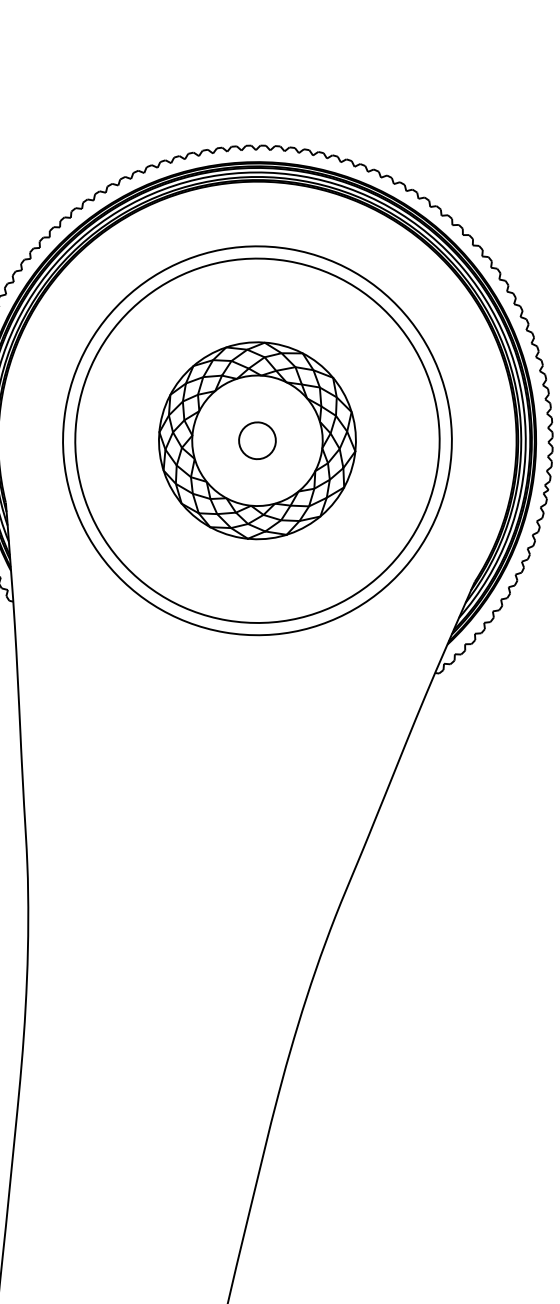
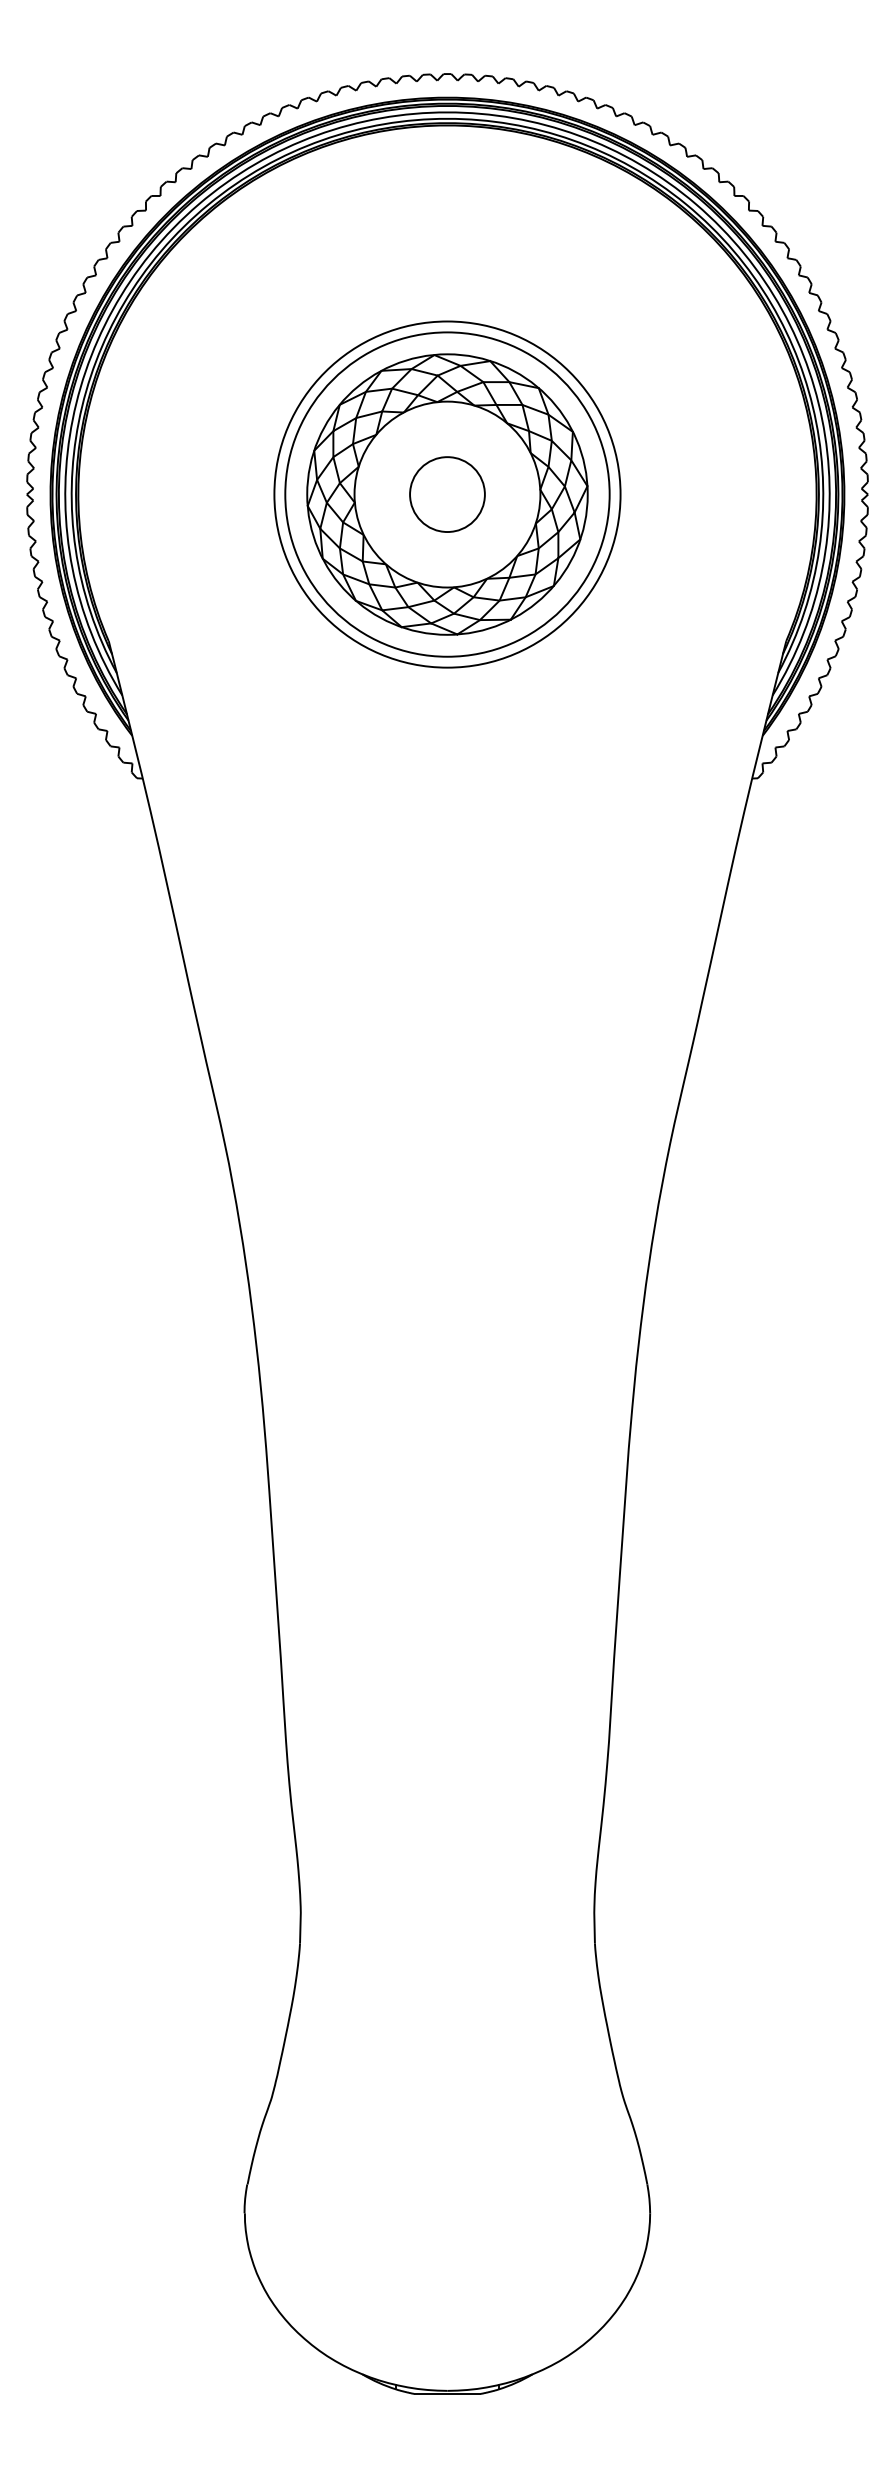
circle: (257, 440) -> (447, 494), size x0.62
circle: (257, 440) -> (447, 494), size x0.62
circle: (257, 440) -> (447, 494), size x1.43

